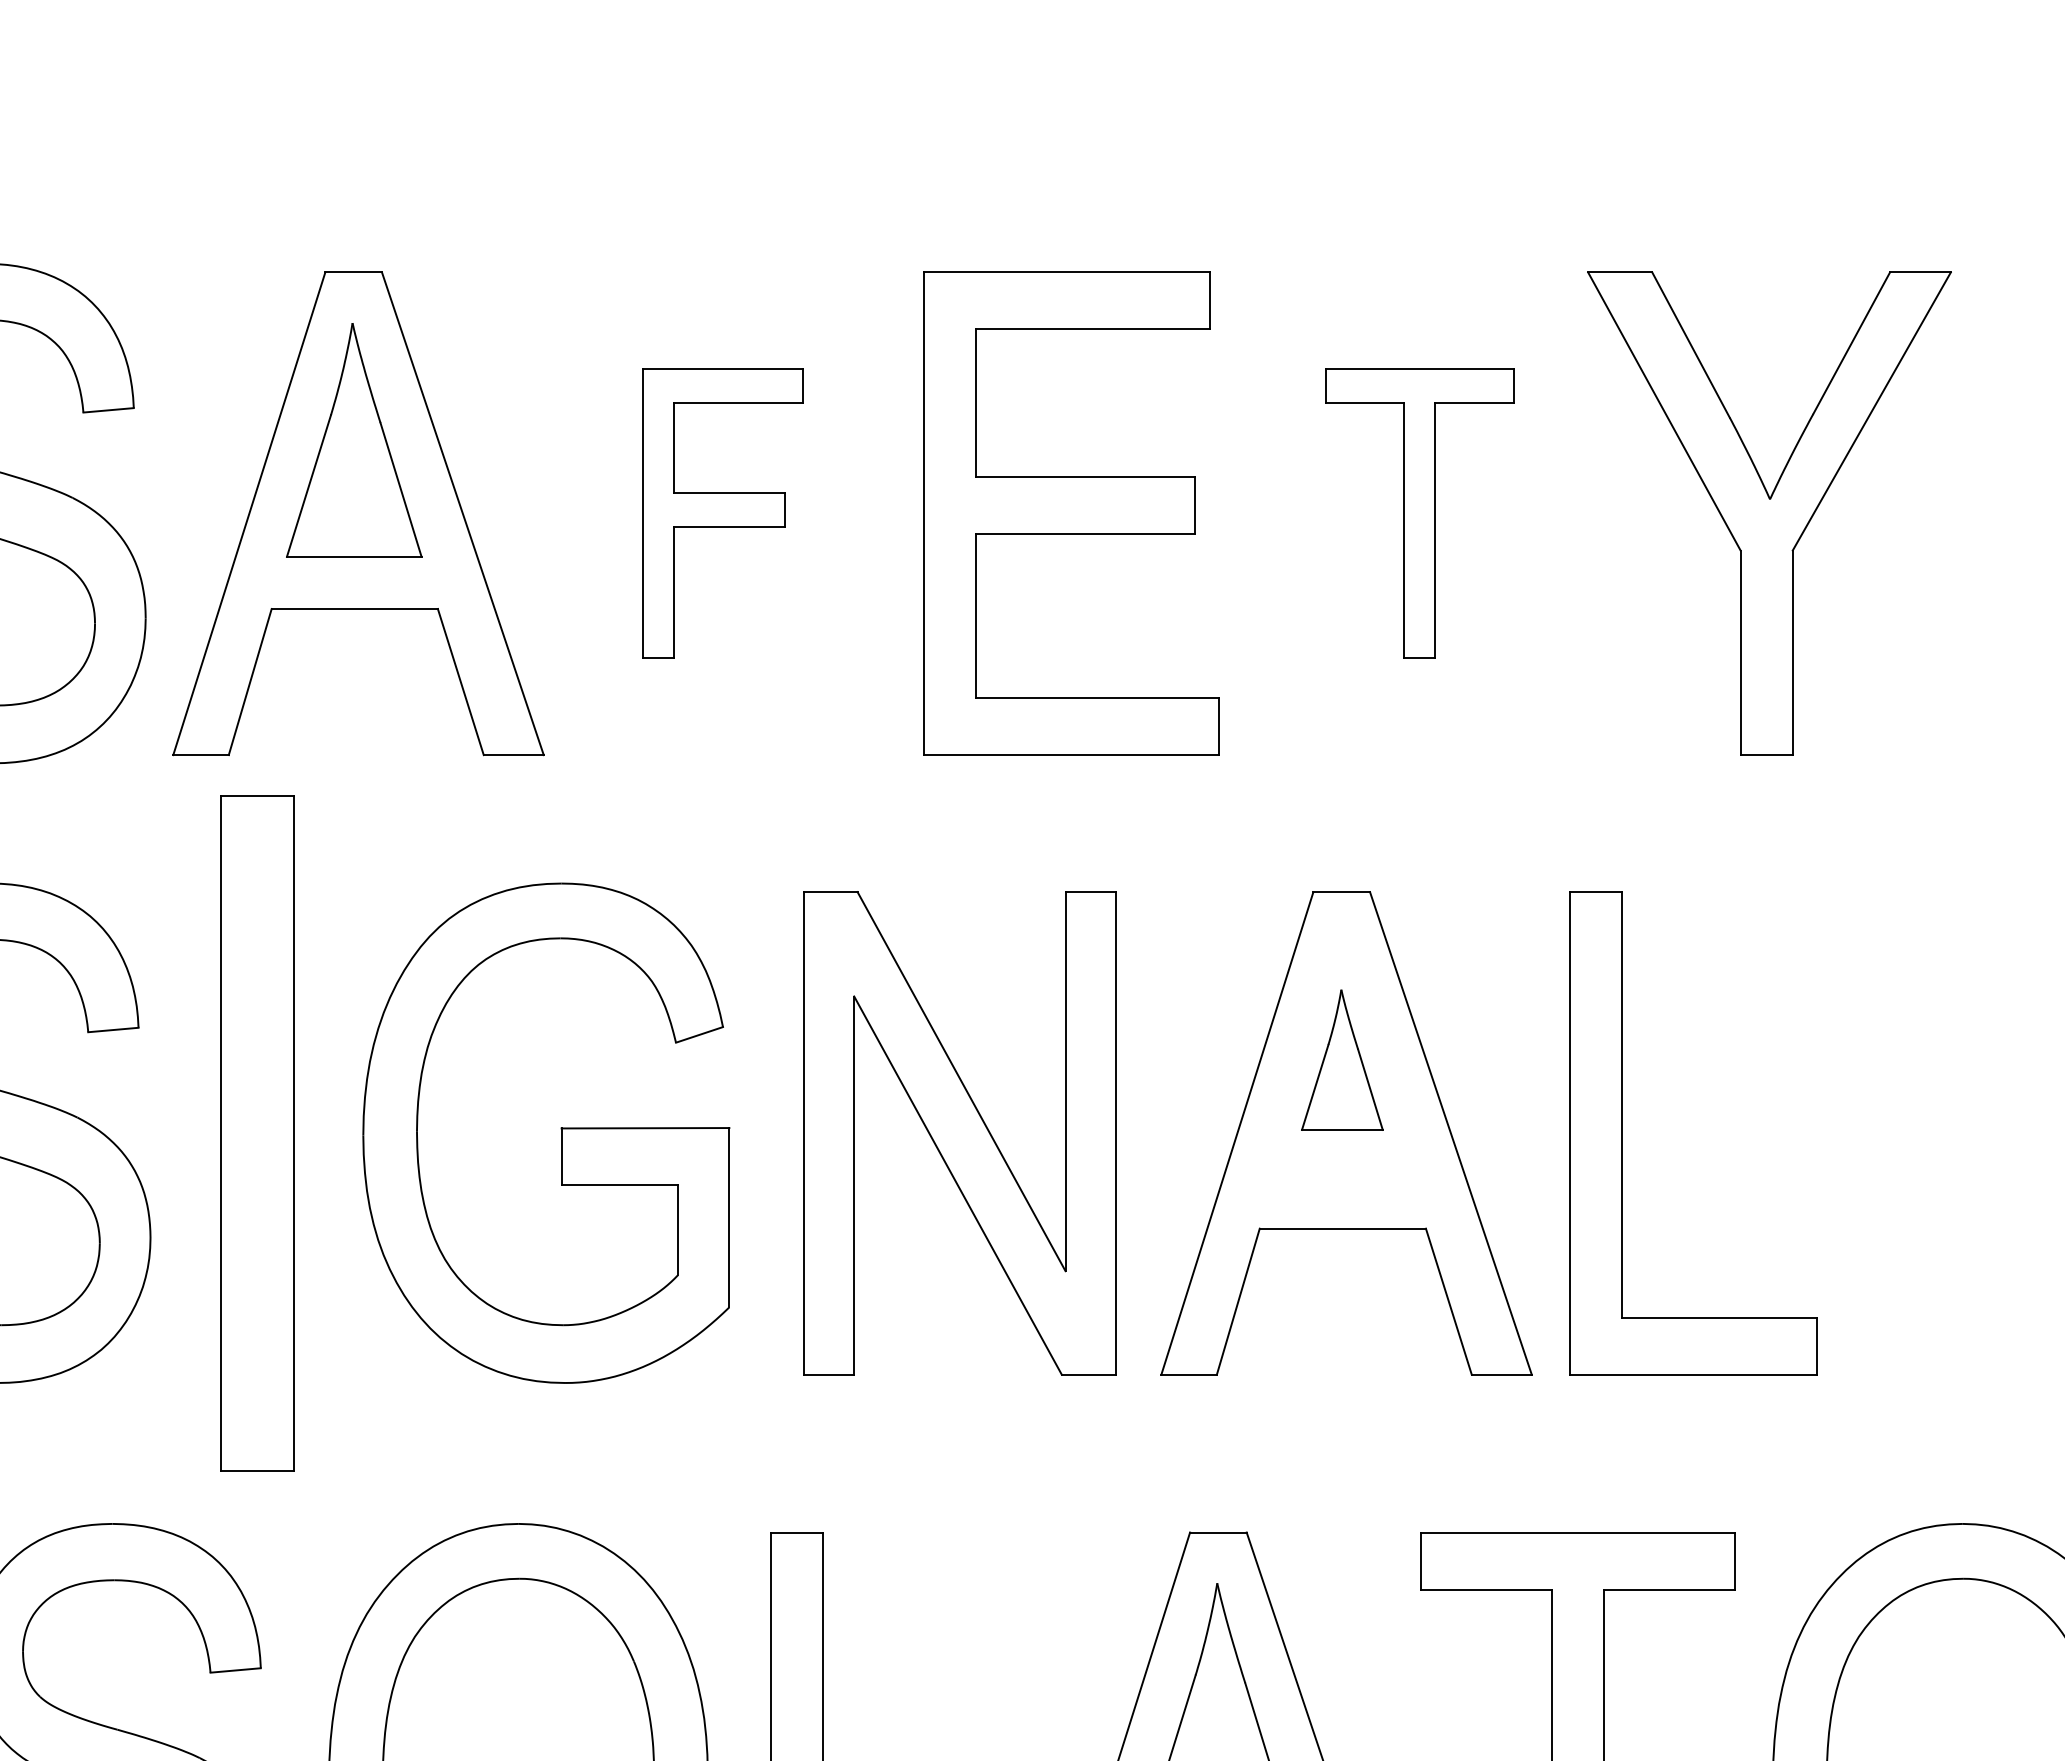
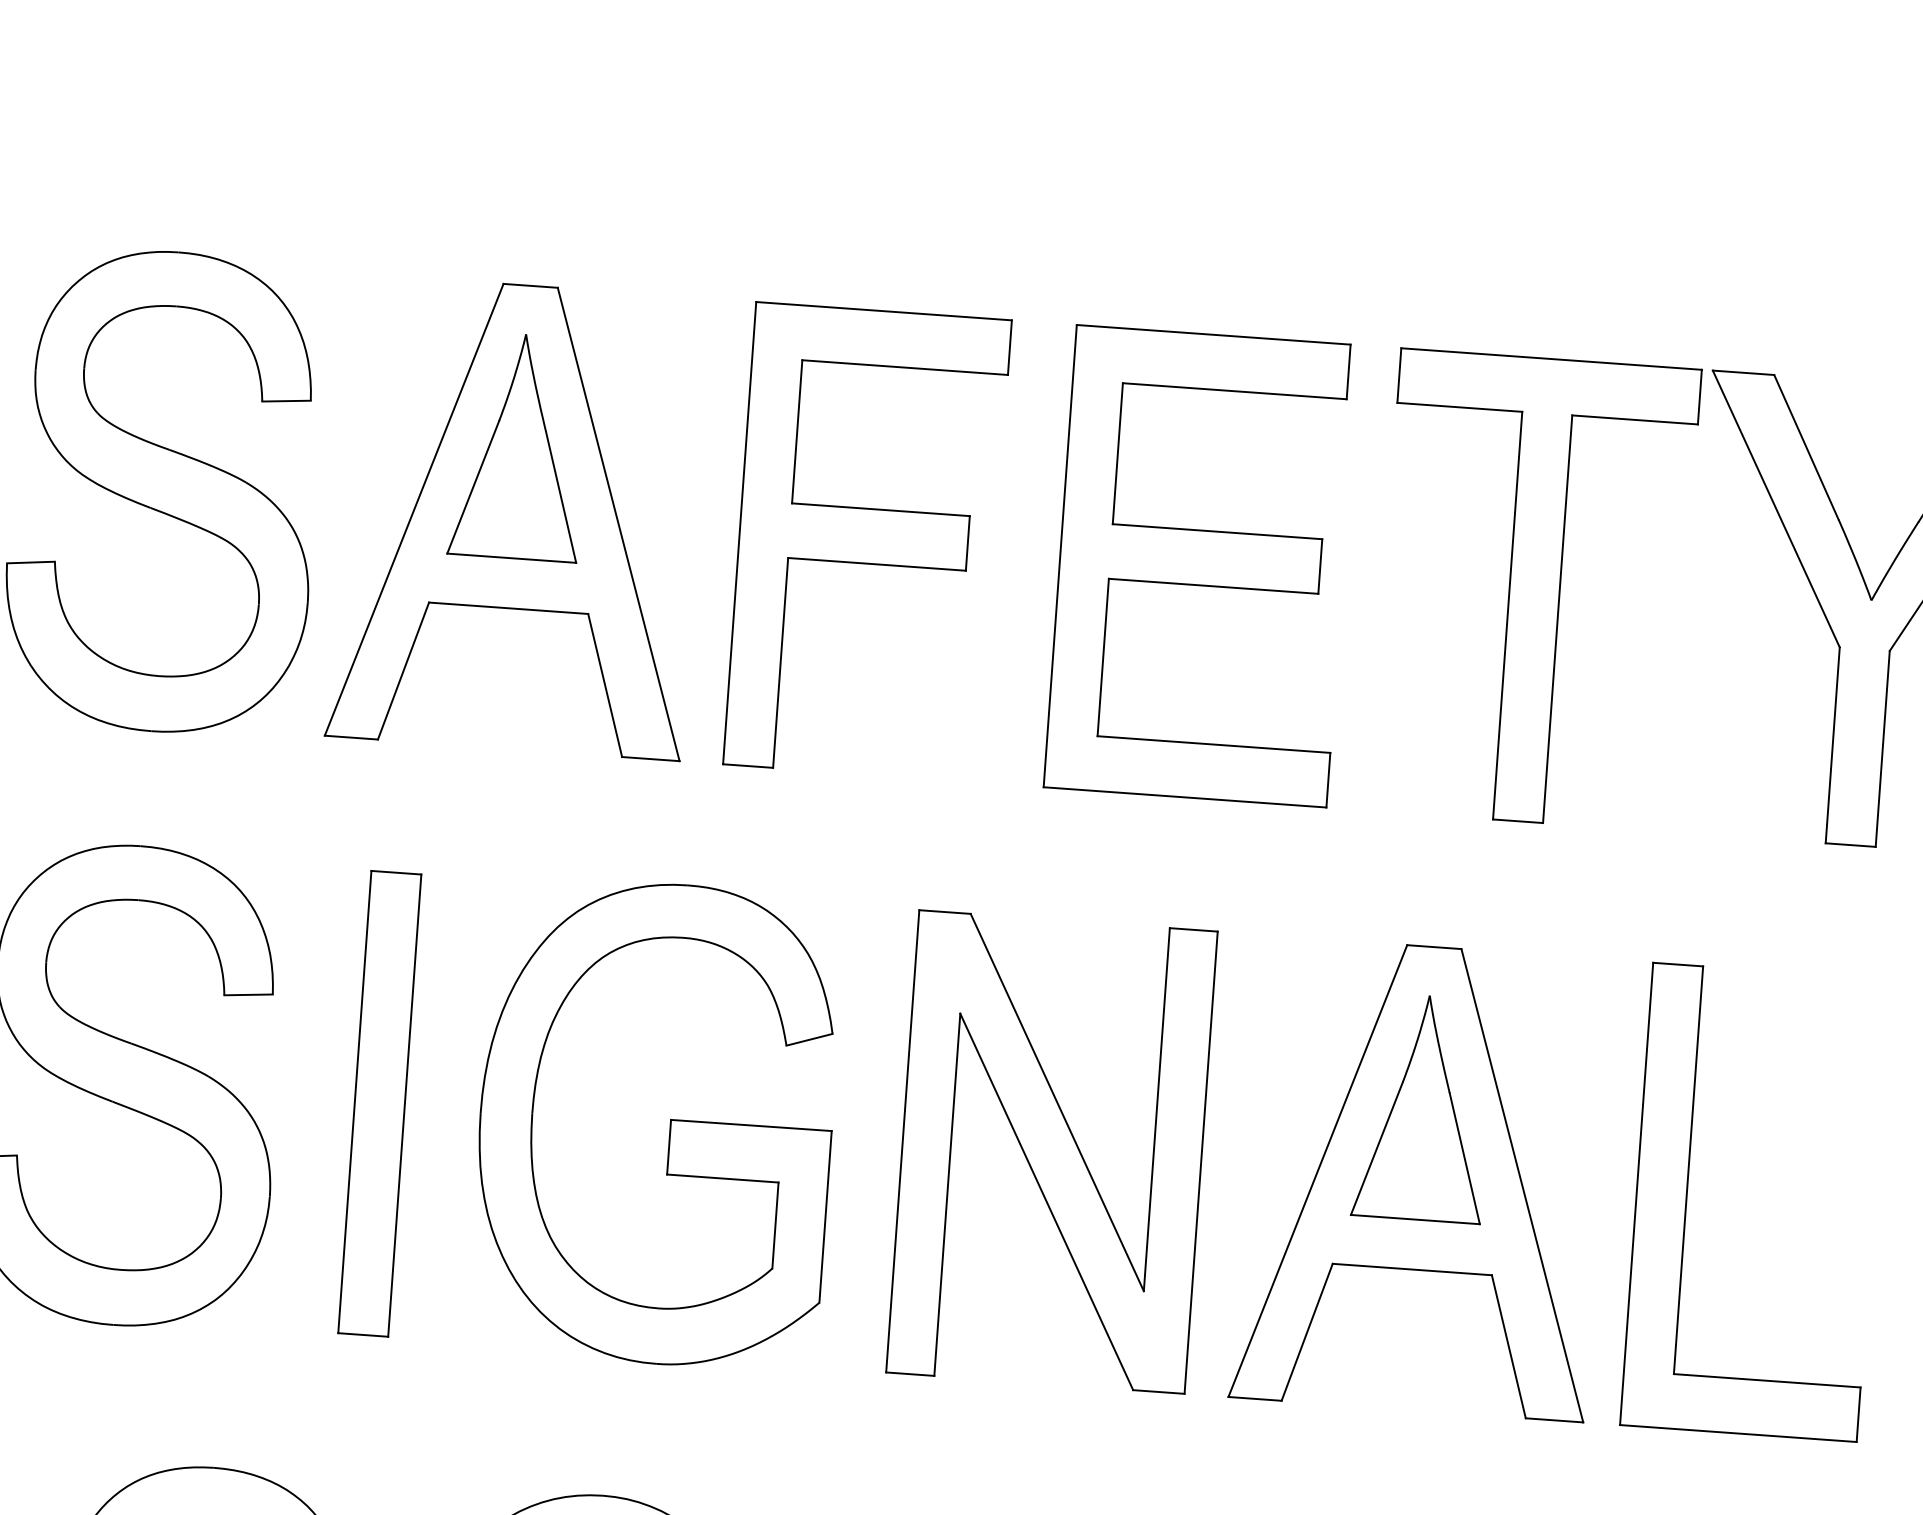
part: (722, 513) -> (867, 542), size x1.67
part: (1419, 513) -> (1534, 589), size x1.67
part: (1342, 1059) -> (1423, 1107), size x1.67
part: (257, 1133) -> (379, 1103), size x0.71

